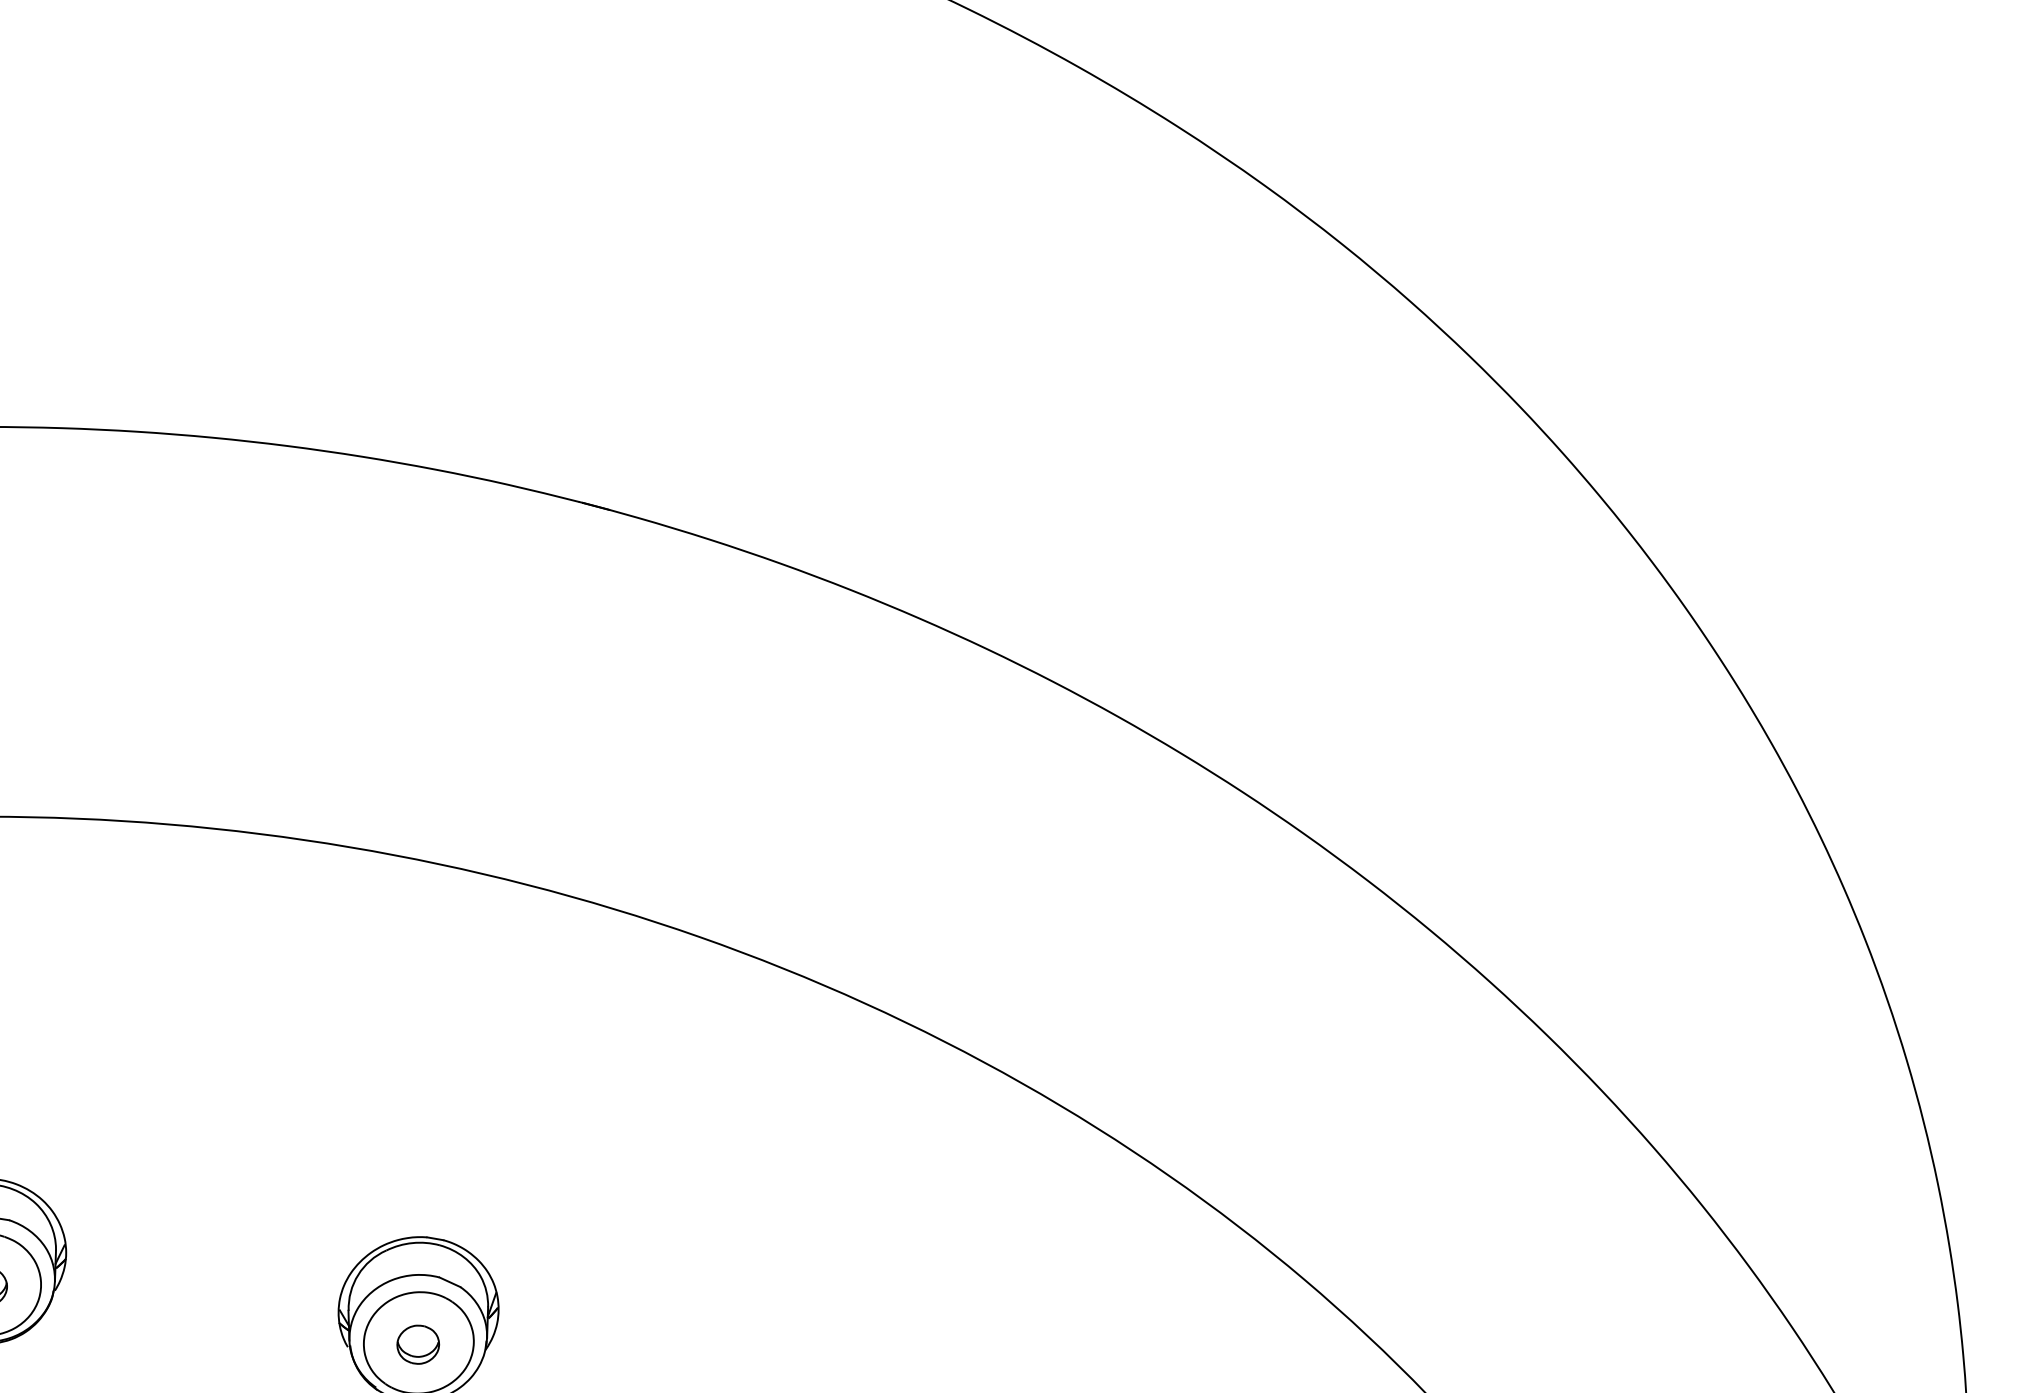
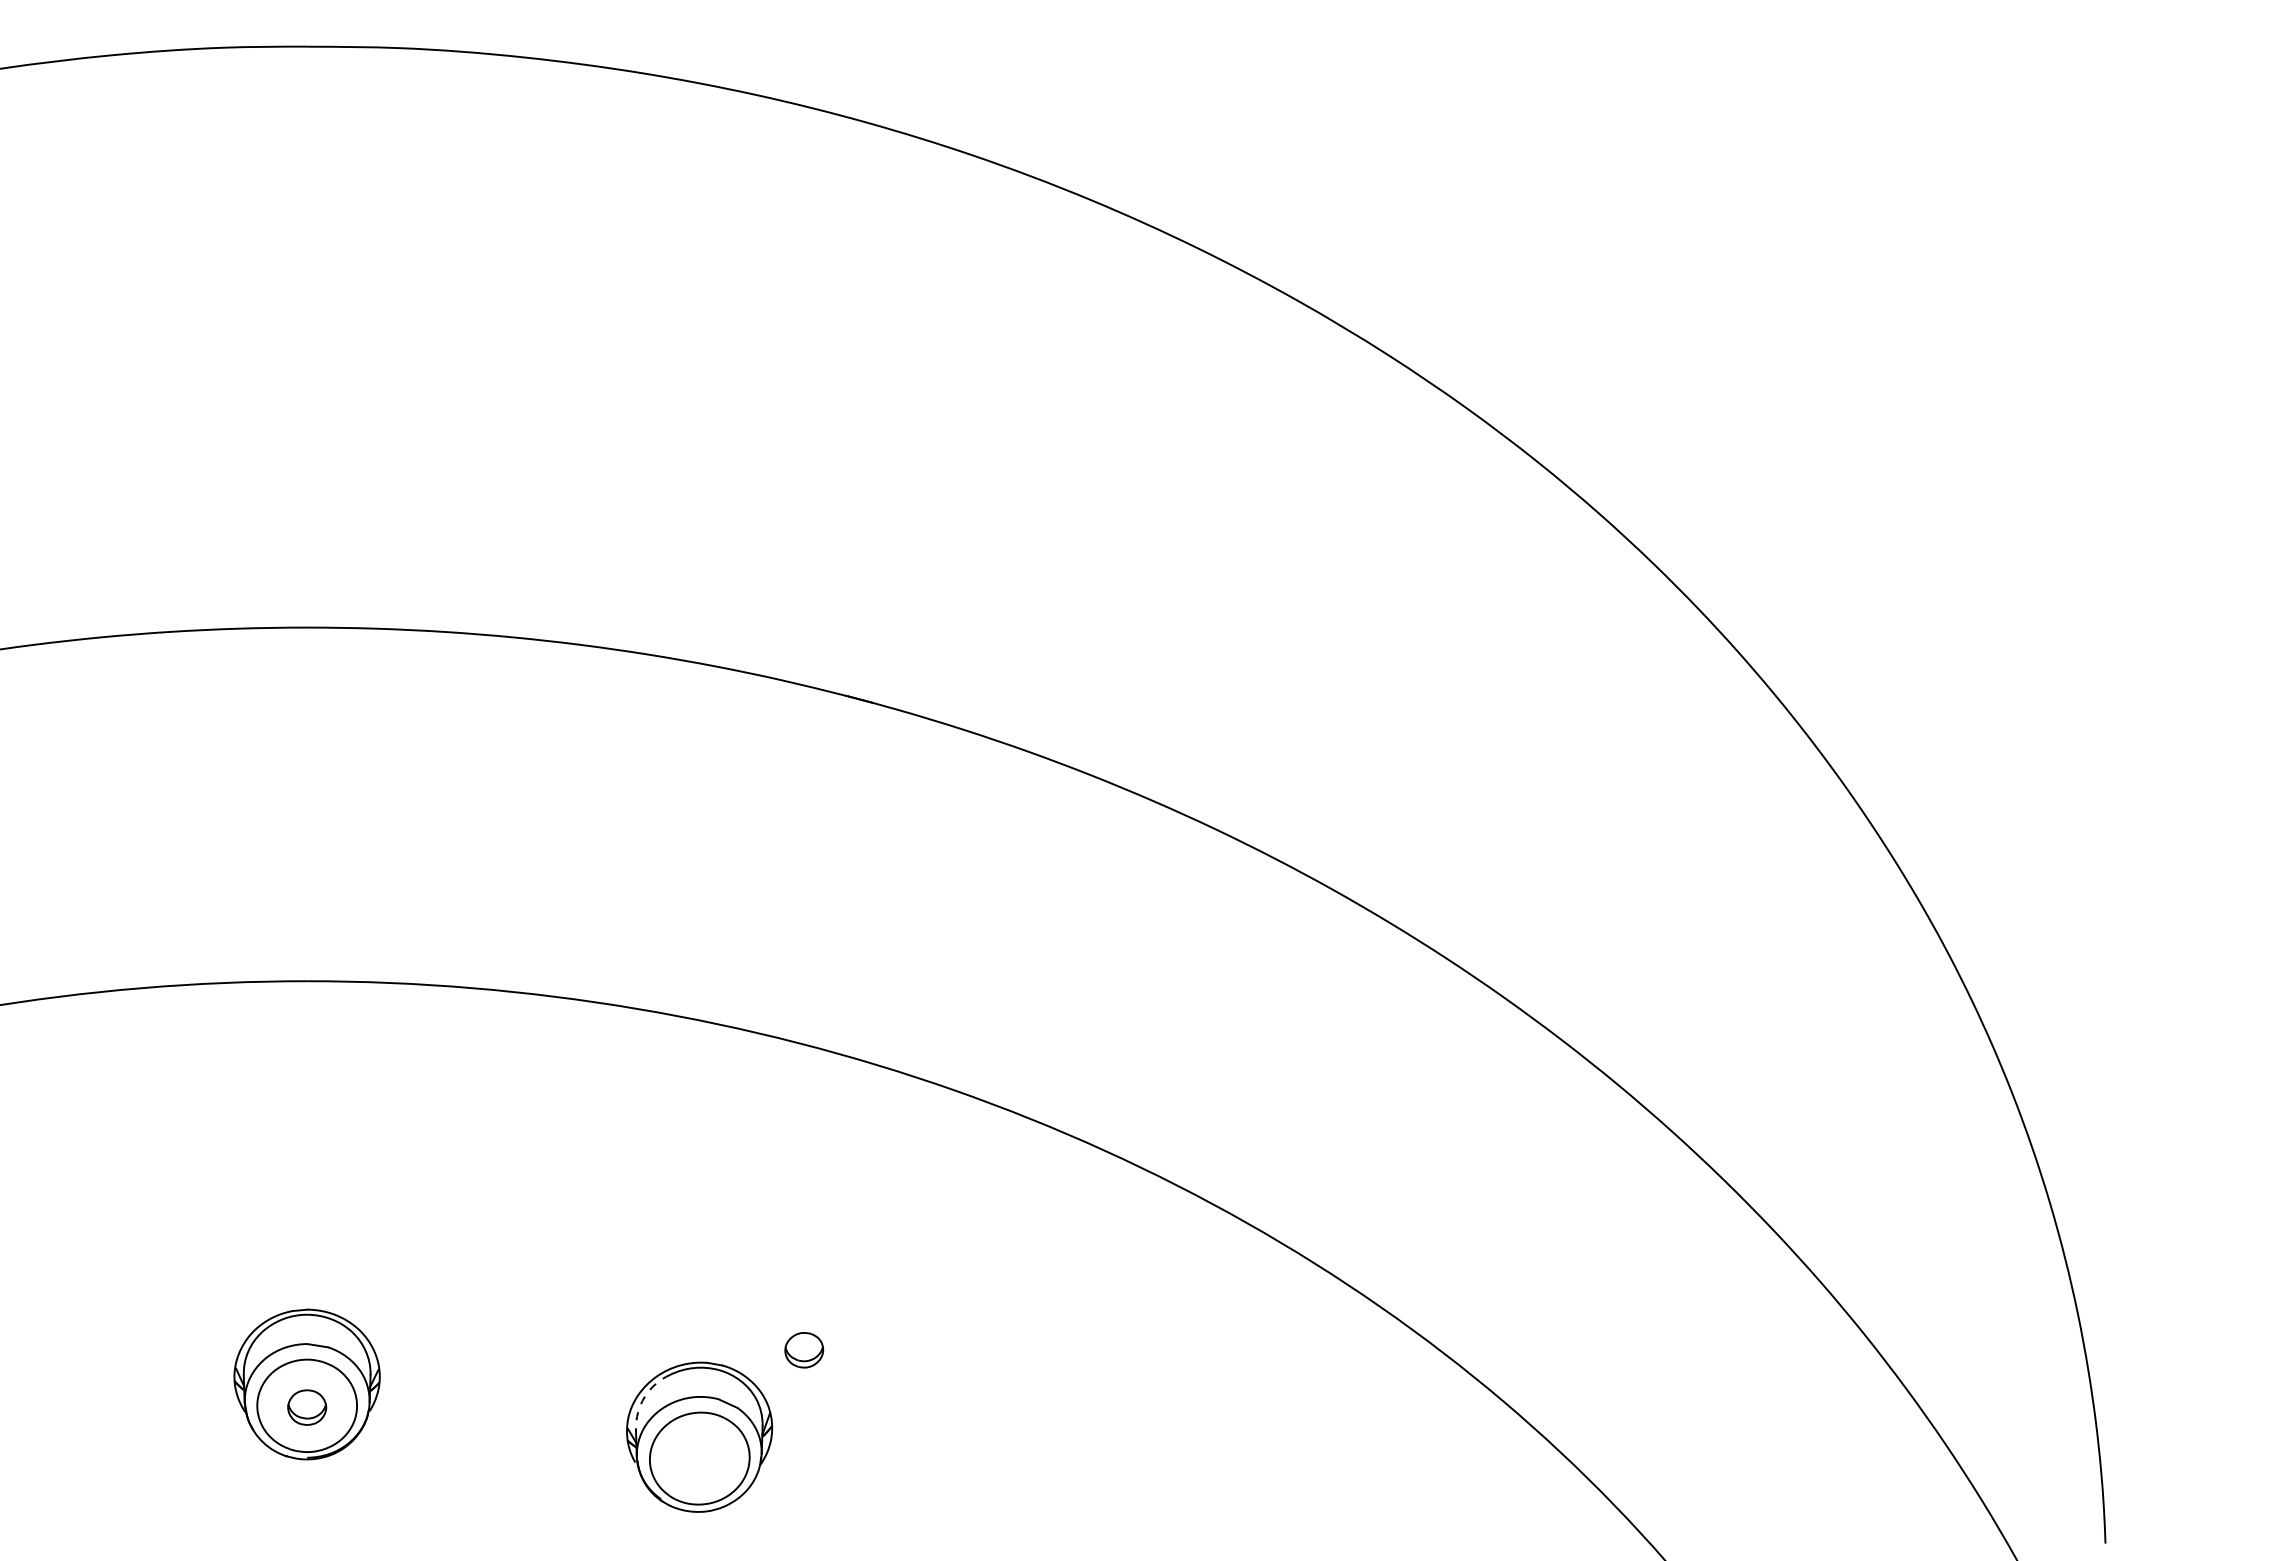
arc: (357, 1274) -> (644, 1396), solid -> dashed
part: (418, 1344) -> (804, 1350), moved

